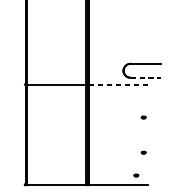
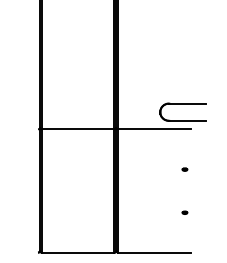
line: (145, 77) -> (187, 120), dashed -> solid
line: (118, 84) -> (153, 129), dashed -> solid
part: (136, 175) -> (175, 240), removed

